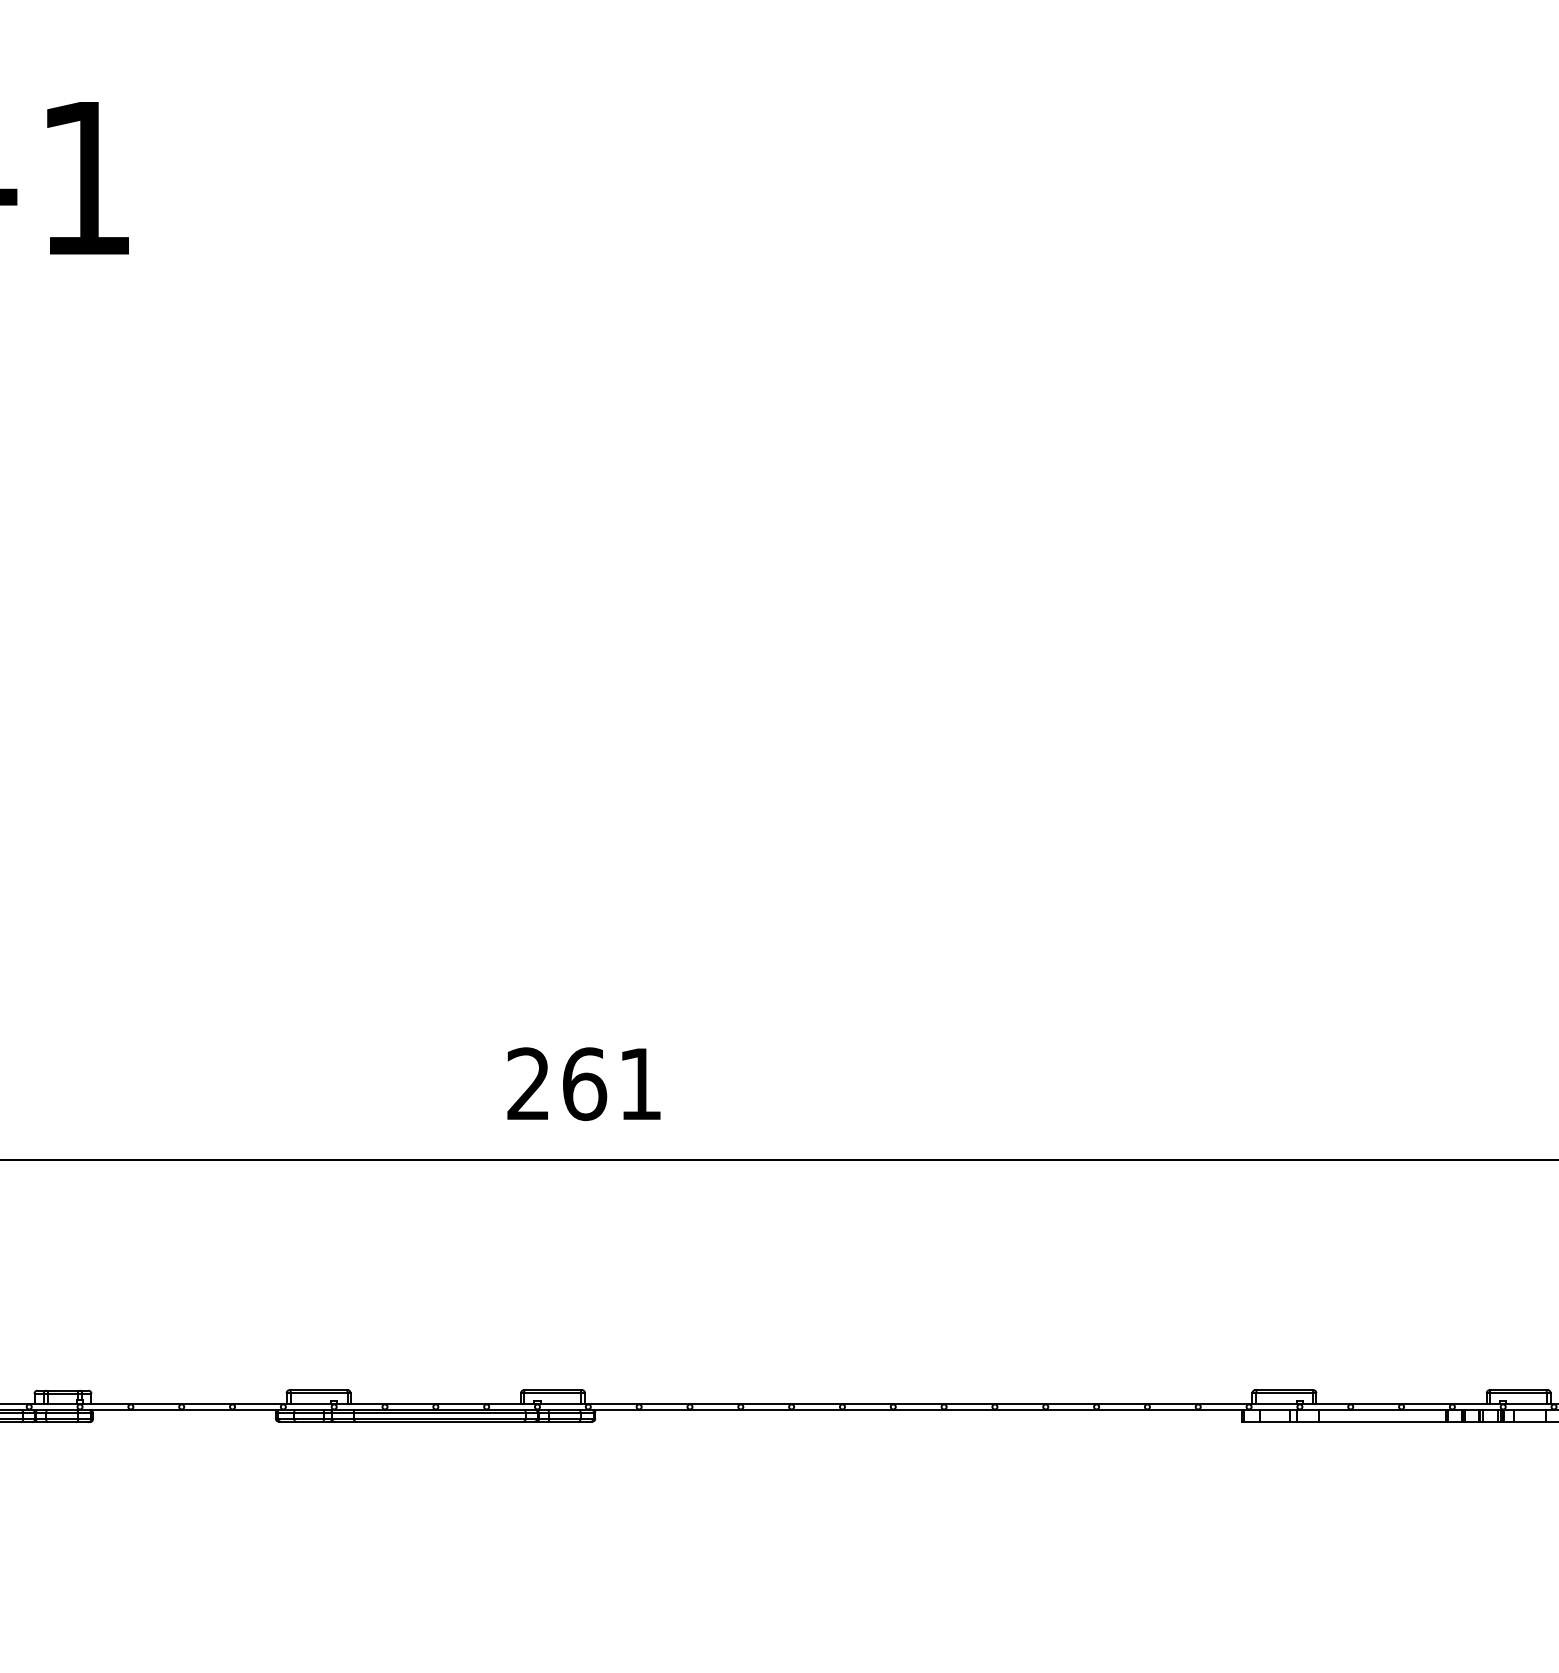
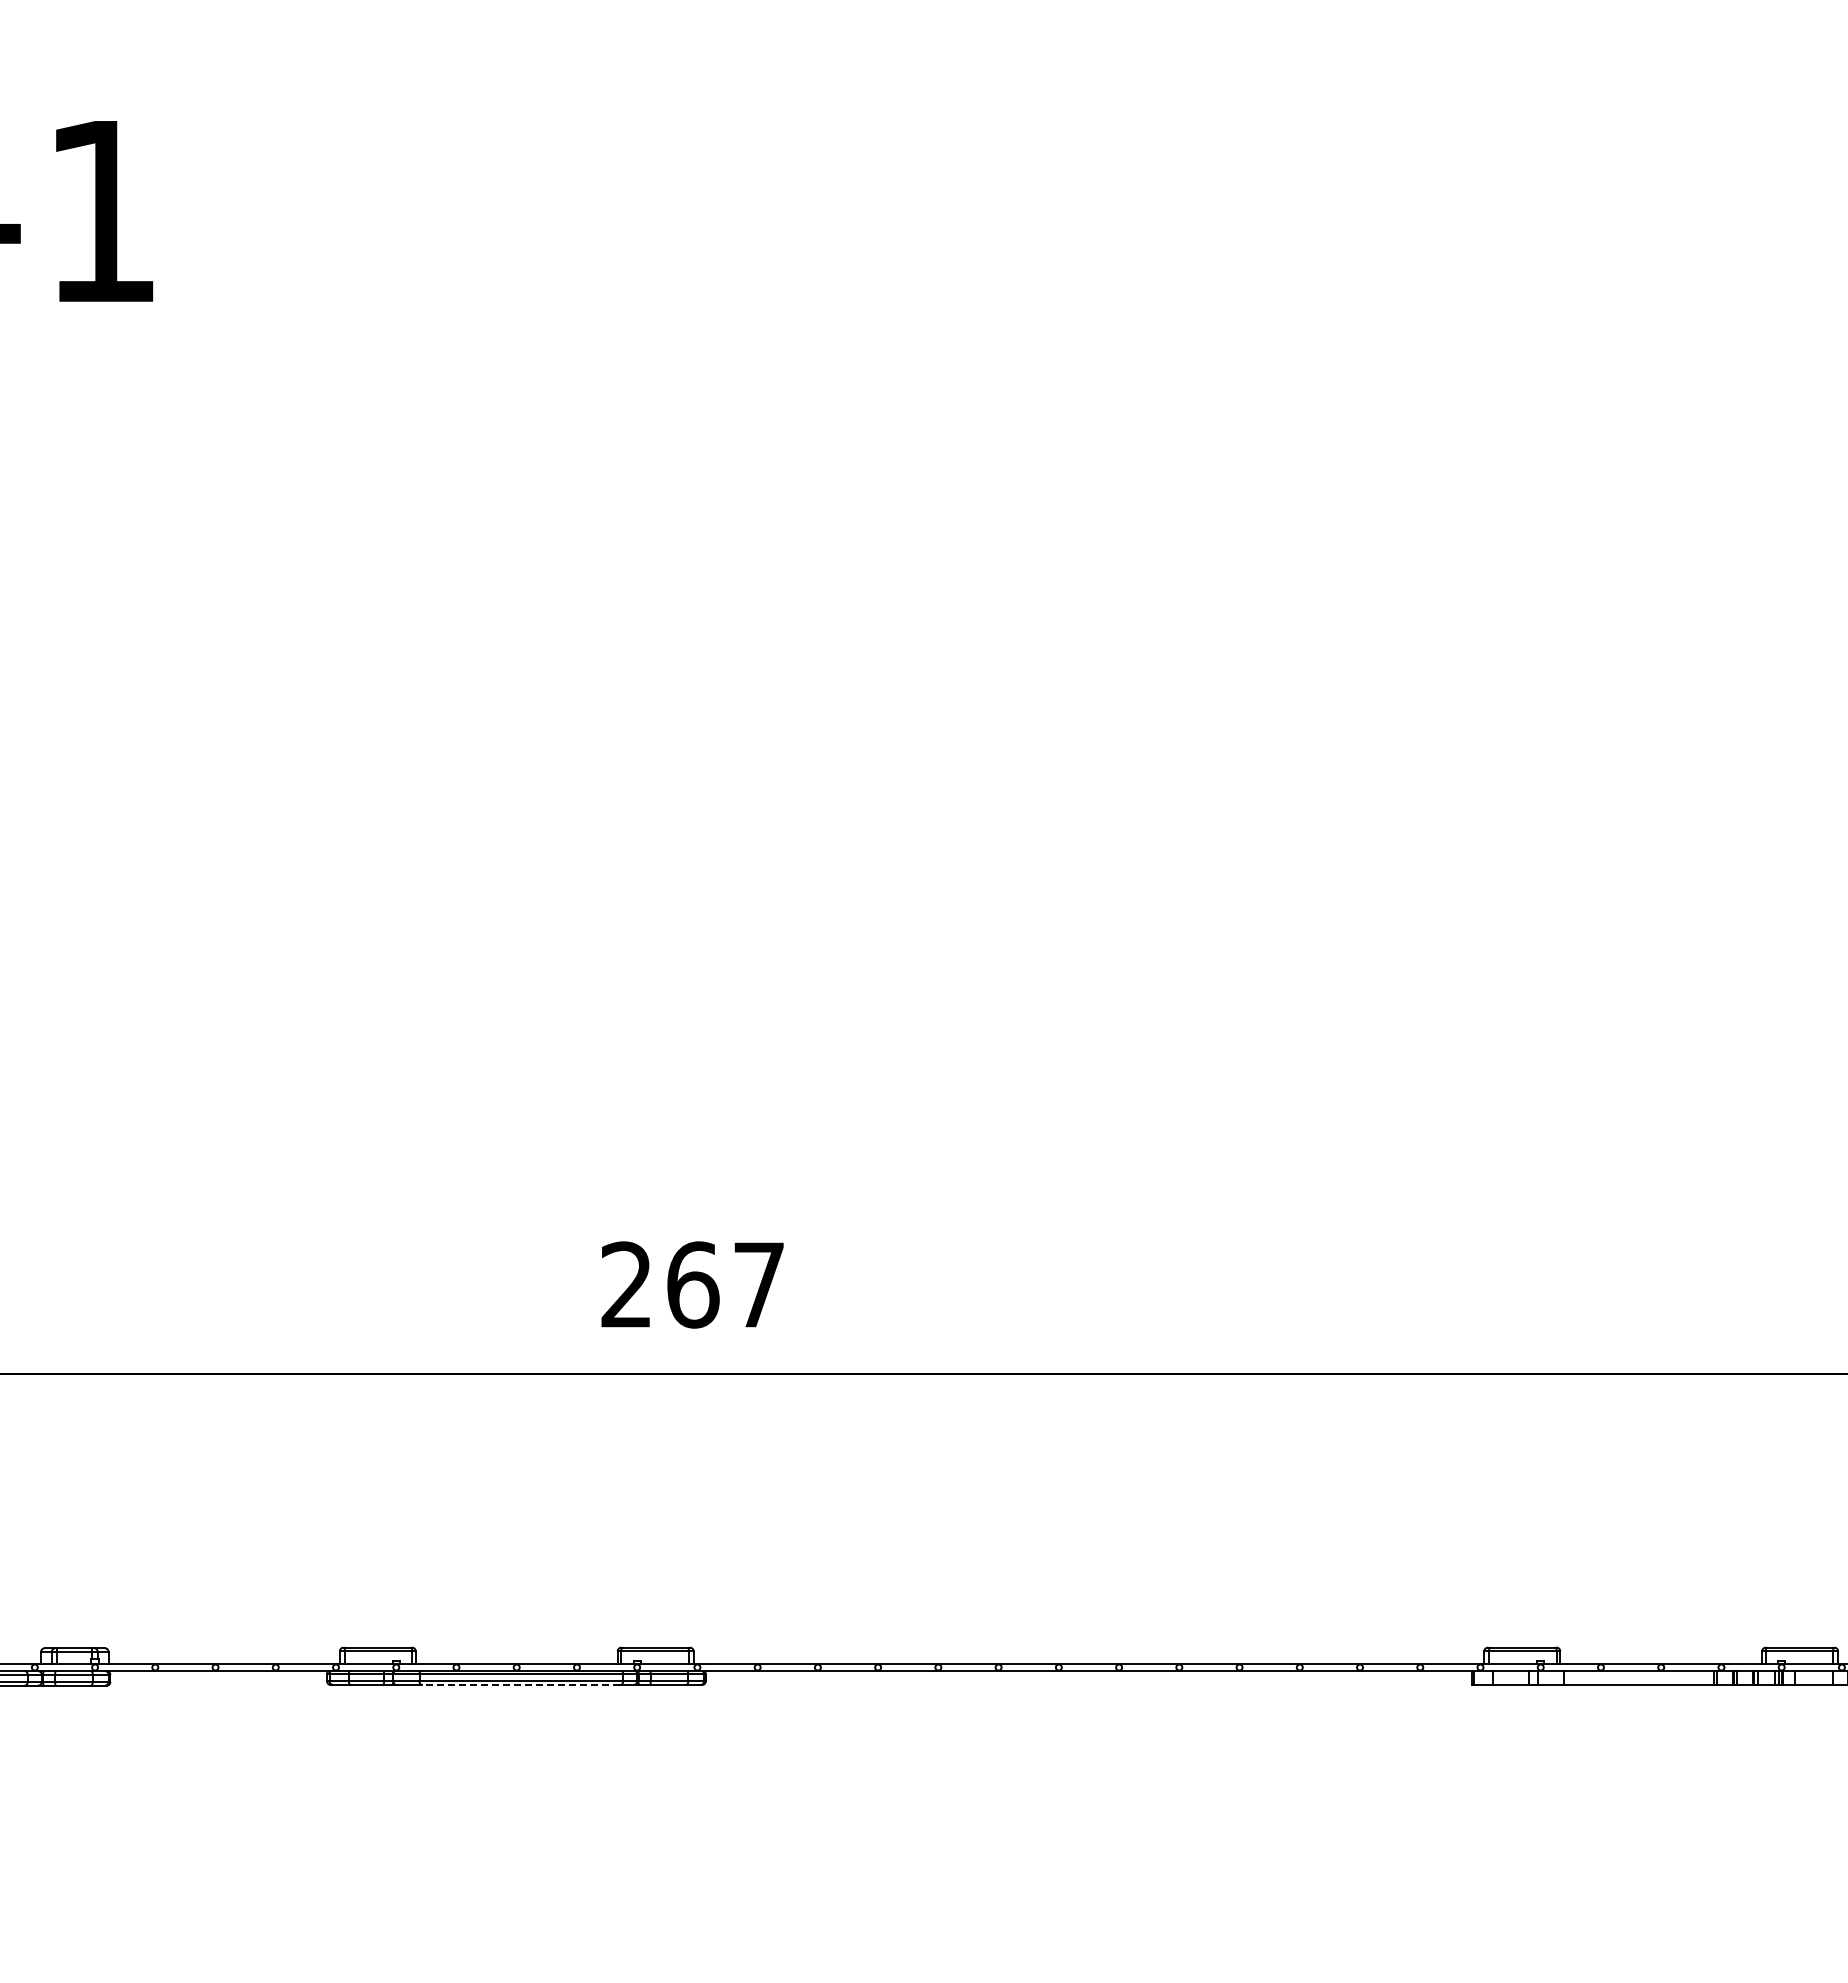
text: (639, 1083) -> (758, 1284), 261 -> 267
line: (439, 1422) -> (520, 1685), solid -> dashed

